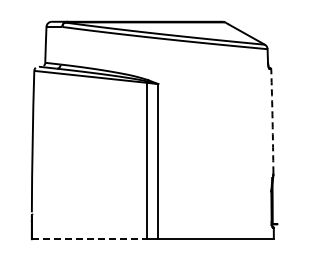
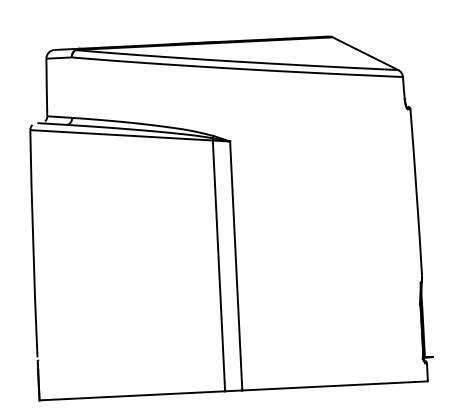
arc: (272, 121) -> (416, 192), dashed -> solid
line: (89, 239) -> (132, 396), dashed -> solid

